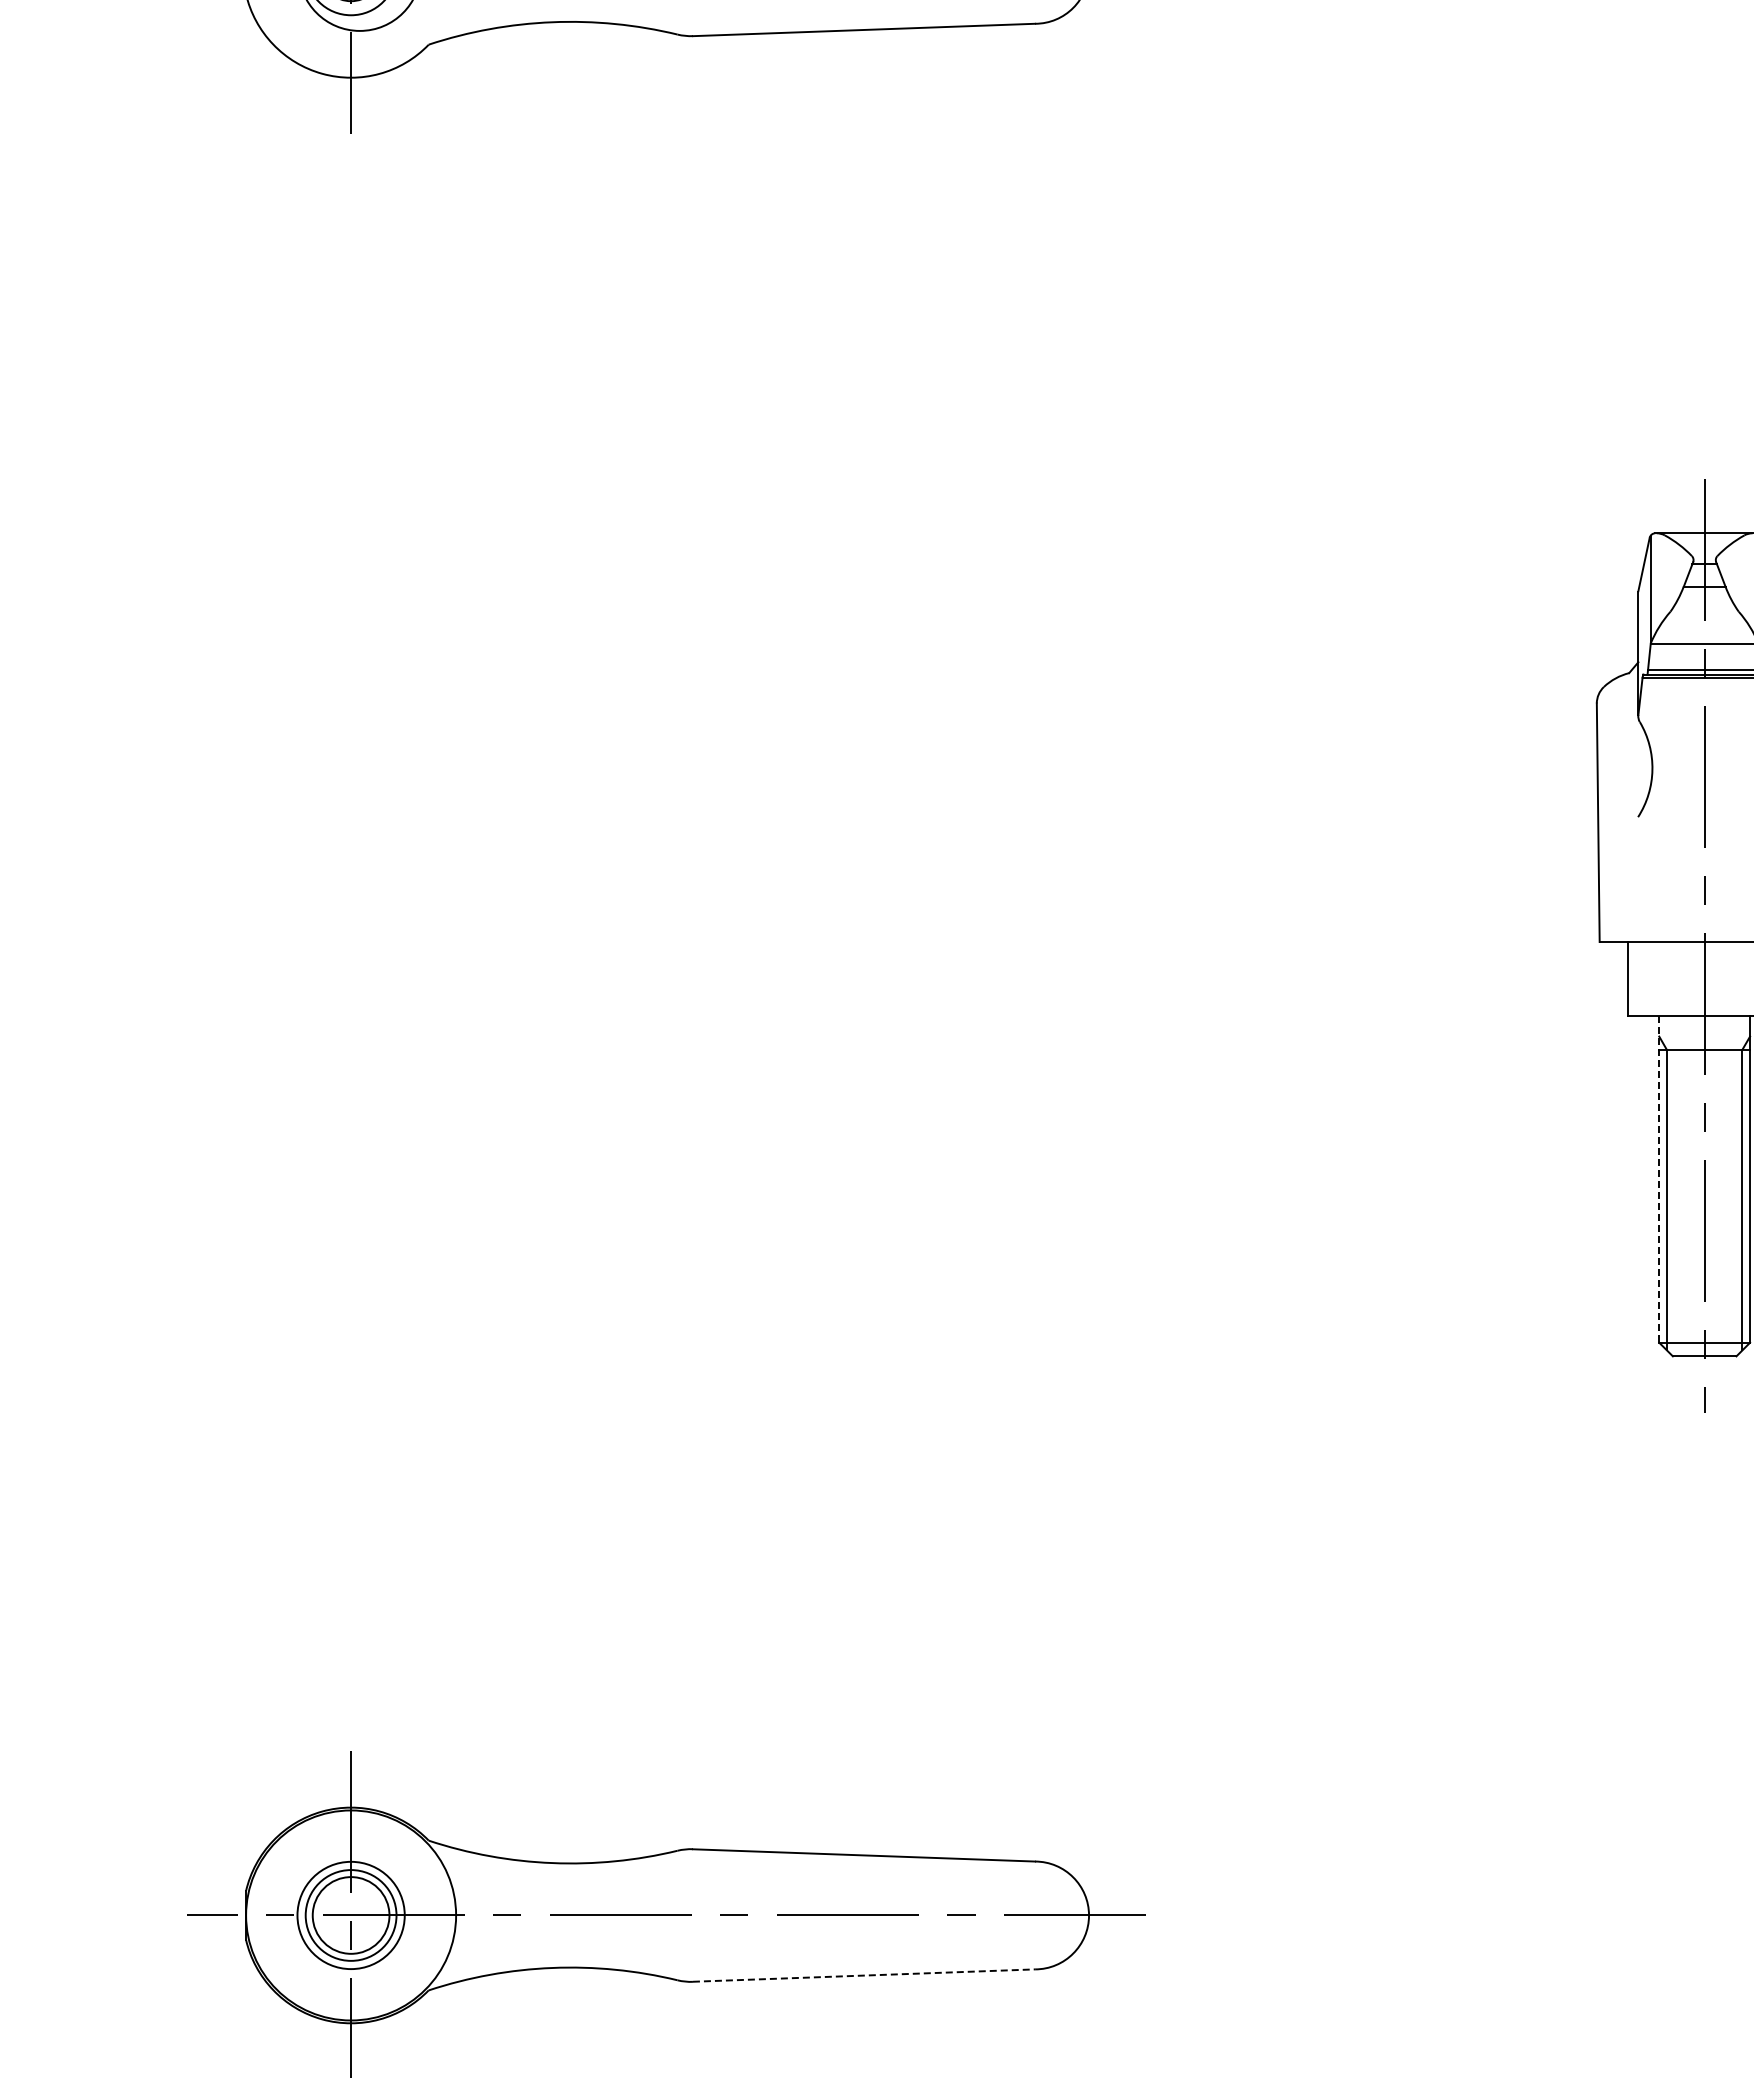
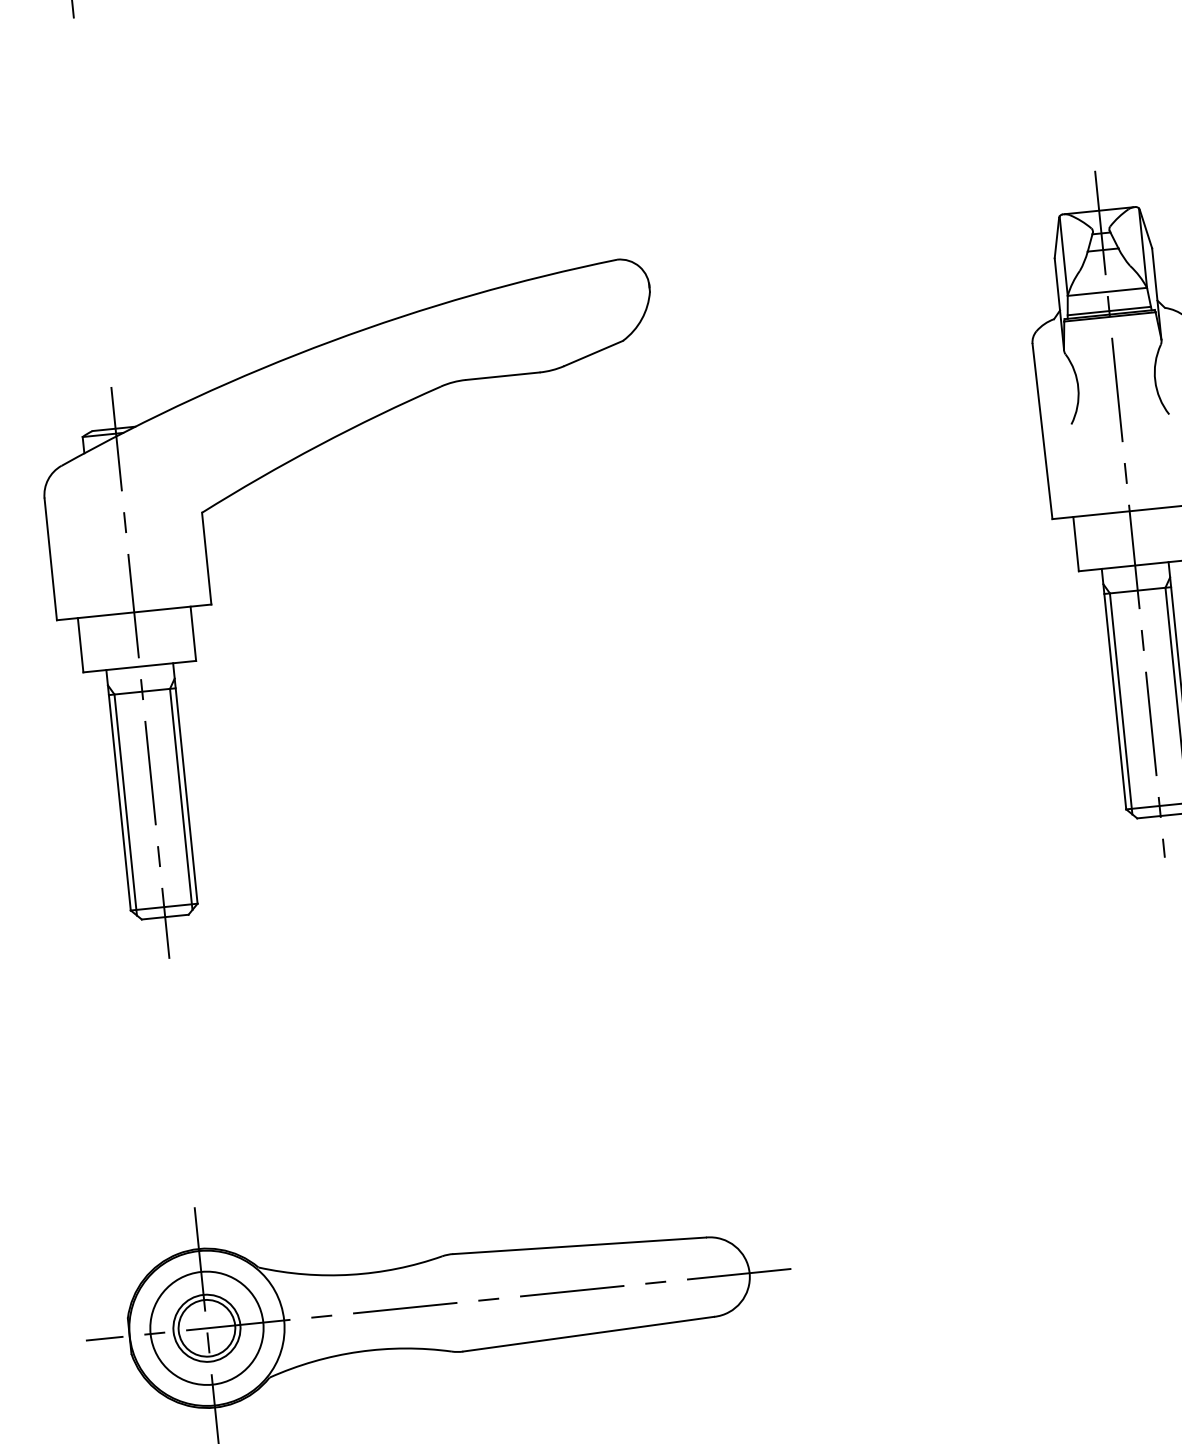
part: (456, 942) -> (211, 604), added
line: (1659, 1179) -> (1114, 689), dashed -> solid
circle: (350, 1915) -> (206, 1328), size x1.43
line: (864, 1975) -> (589, 1334), dashed -> solid

